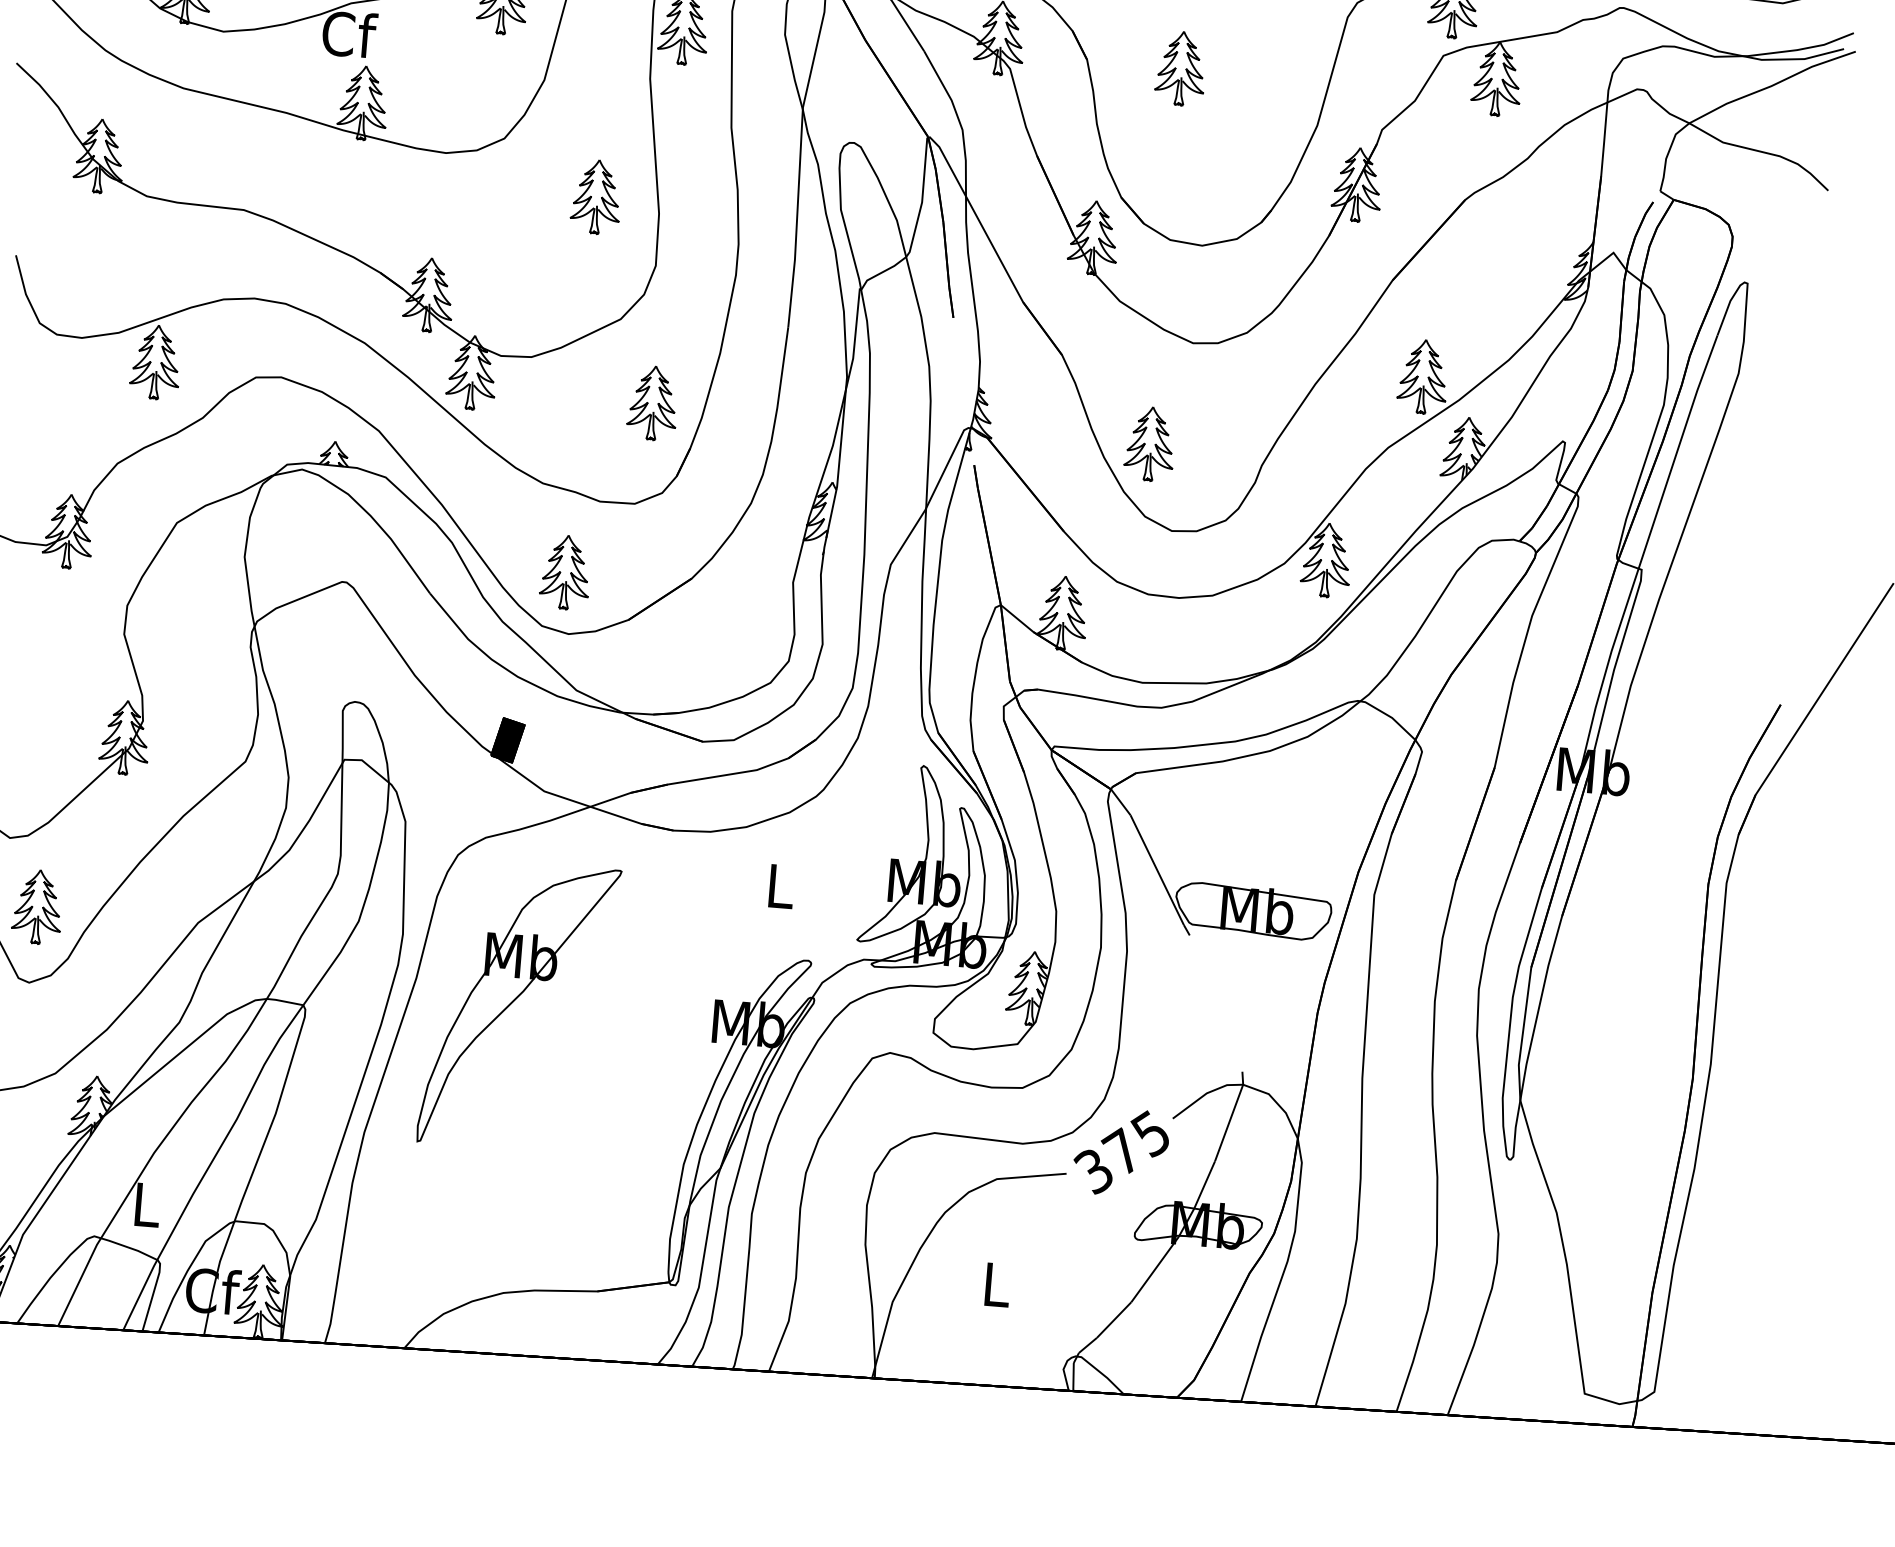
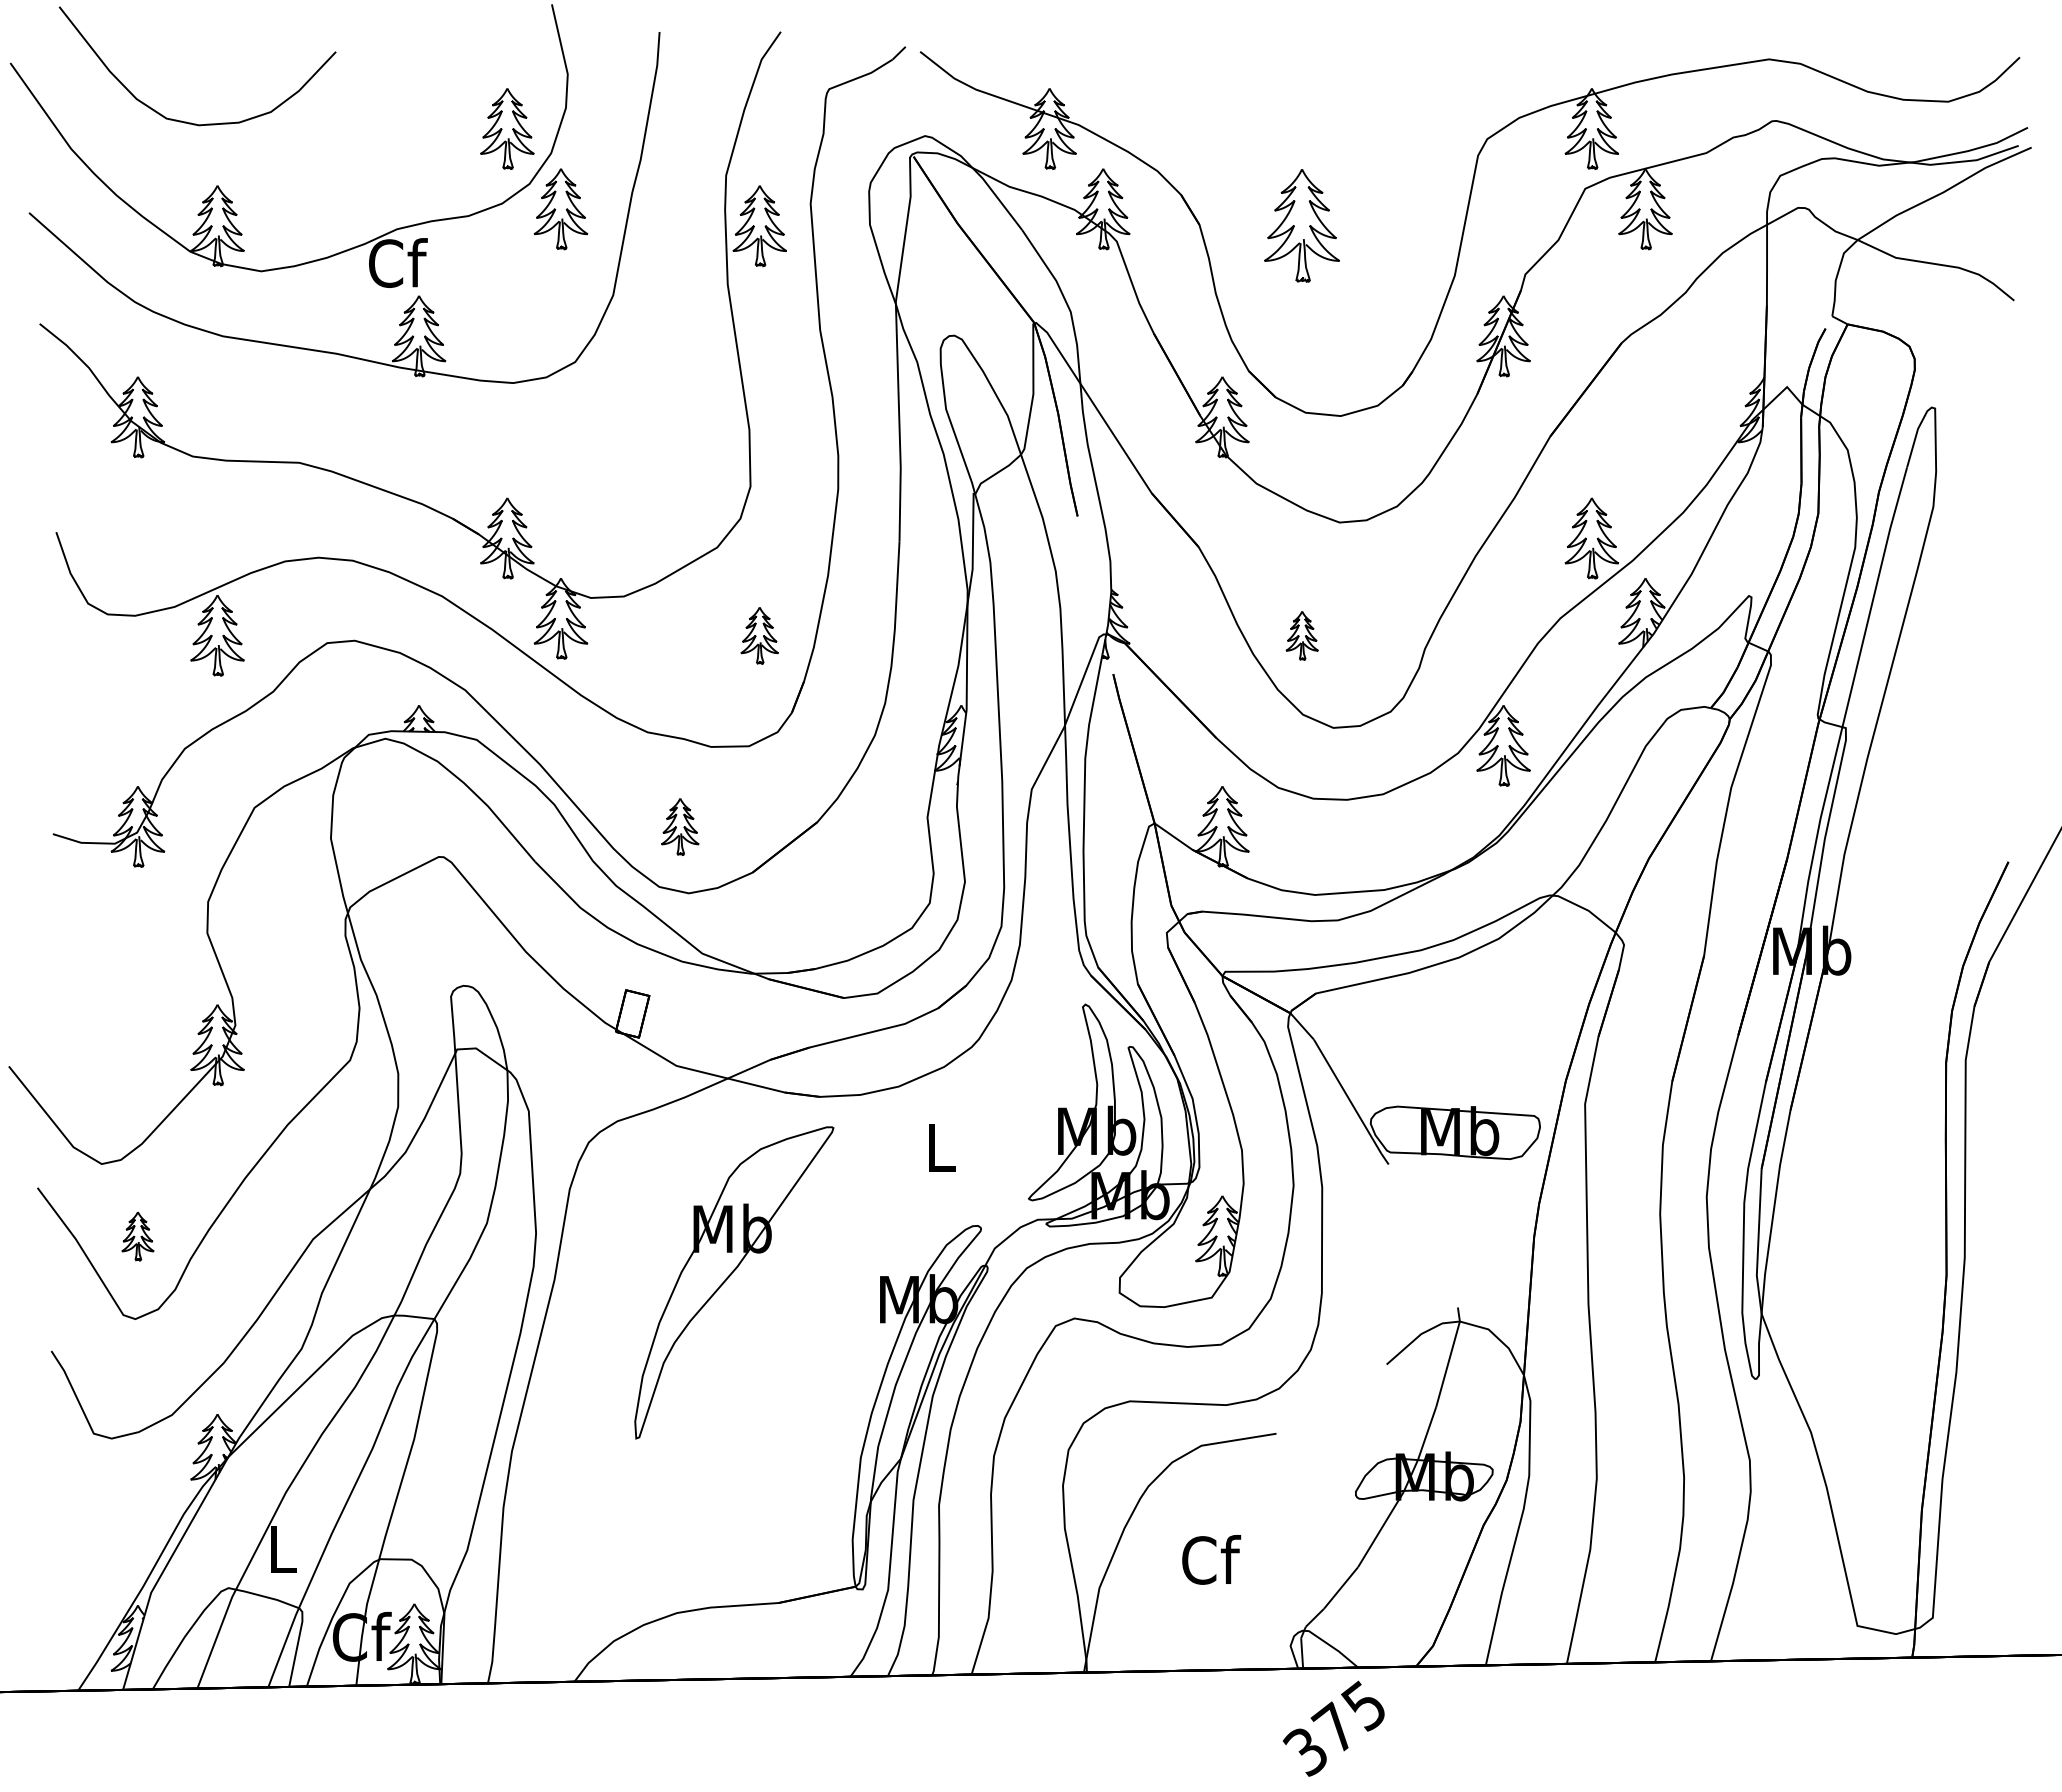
part: (1180, 68) -> (1301, 226), size x1.4
part: (596, 197) -> (680, 417), removed
part: (652, 403) -> (759, 635), size x0.7
part: (1150, 443) -> (1302, 635), size x0.6
part: (566, 572) -> (680, 826), size x0.7
fill: (507, 740) -> (632, 1013), removed
part: (37, 907) -> (137, 1236), size x0.6
part: (515, 1000) -> (729, 1277), moved
text: (1120, 1152) -> (1333, 1728), moved
text: (997, 1284) -> (1211, 1559), L -> Cf

